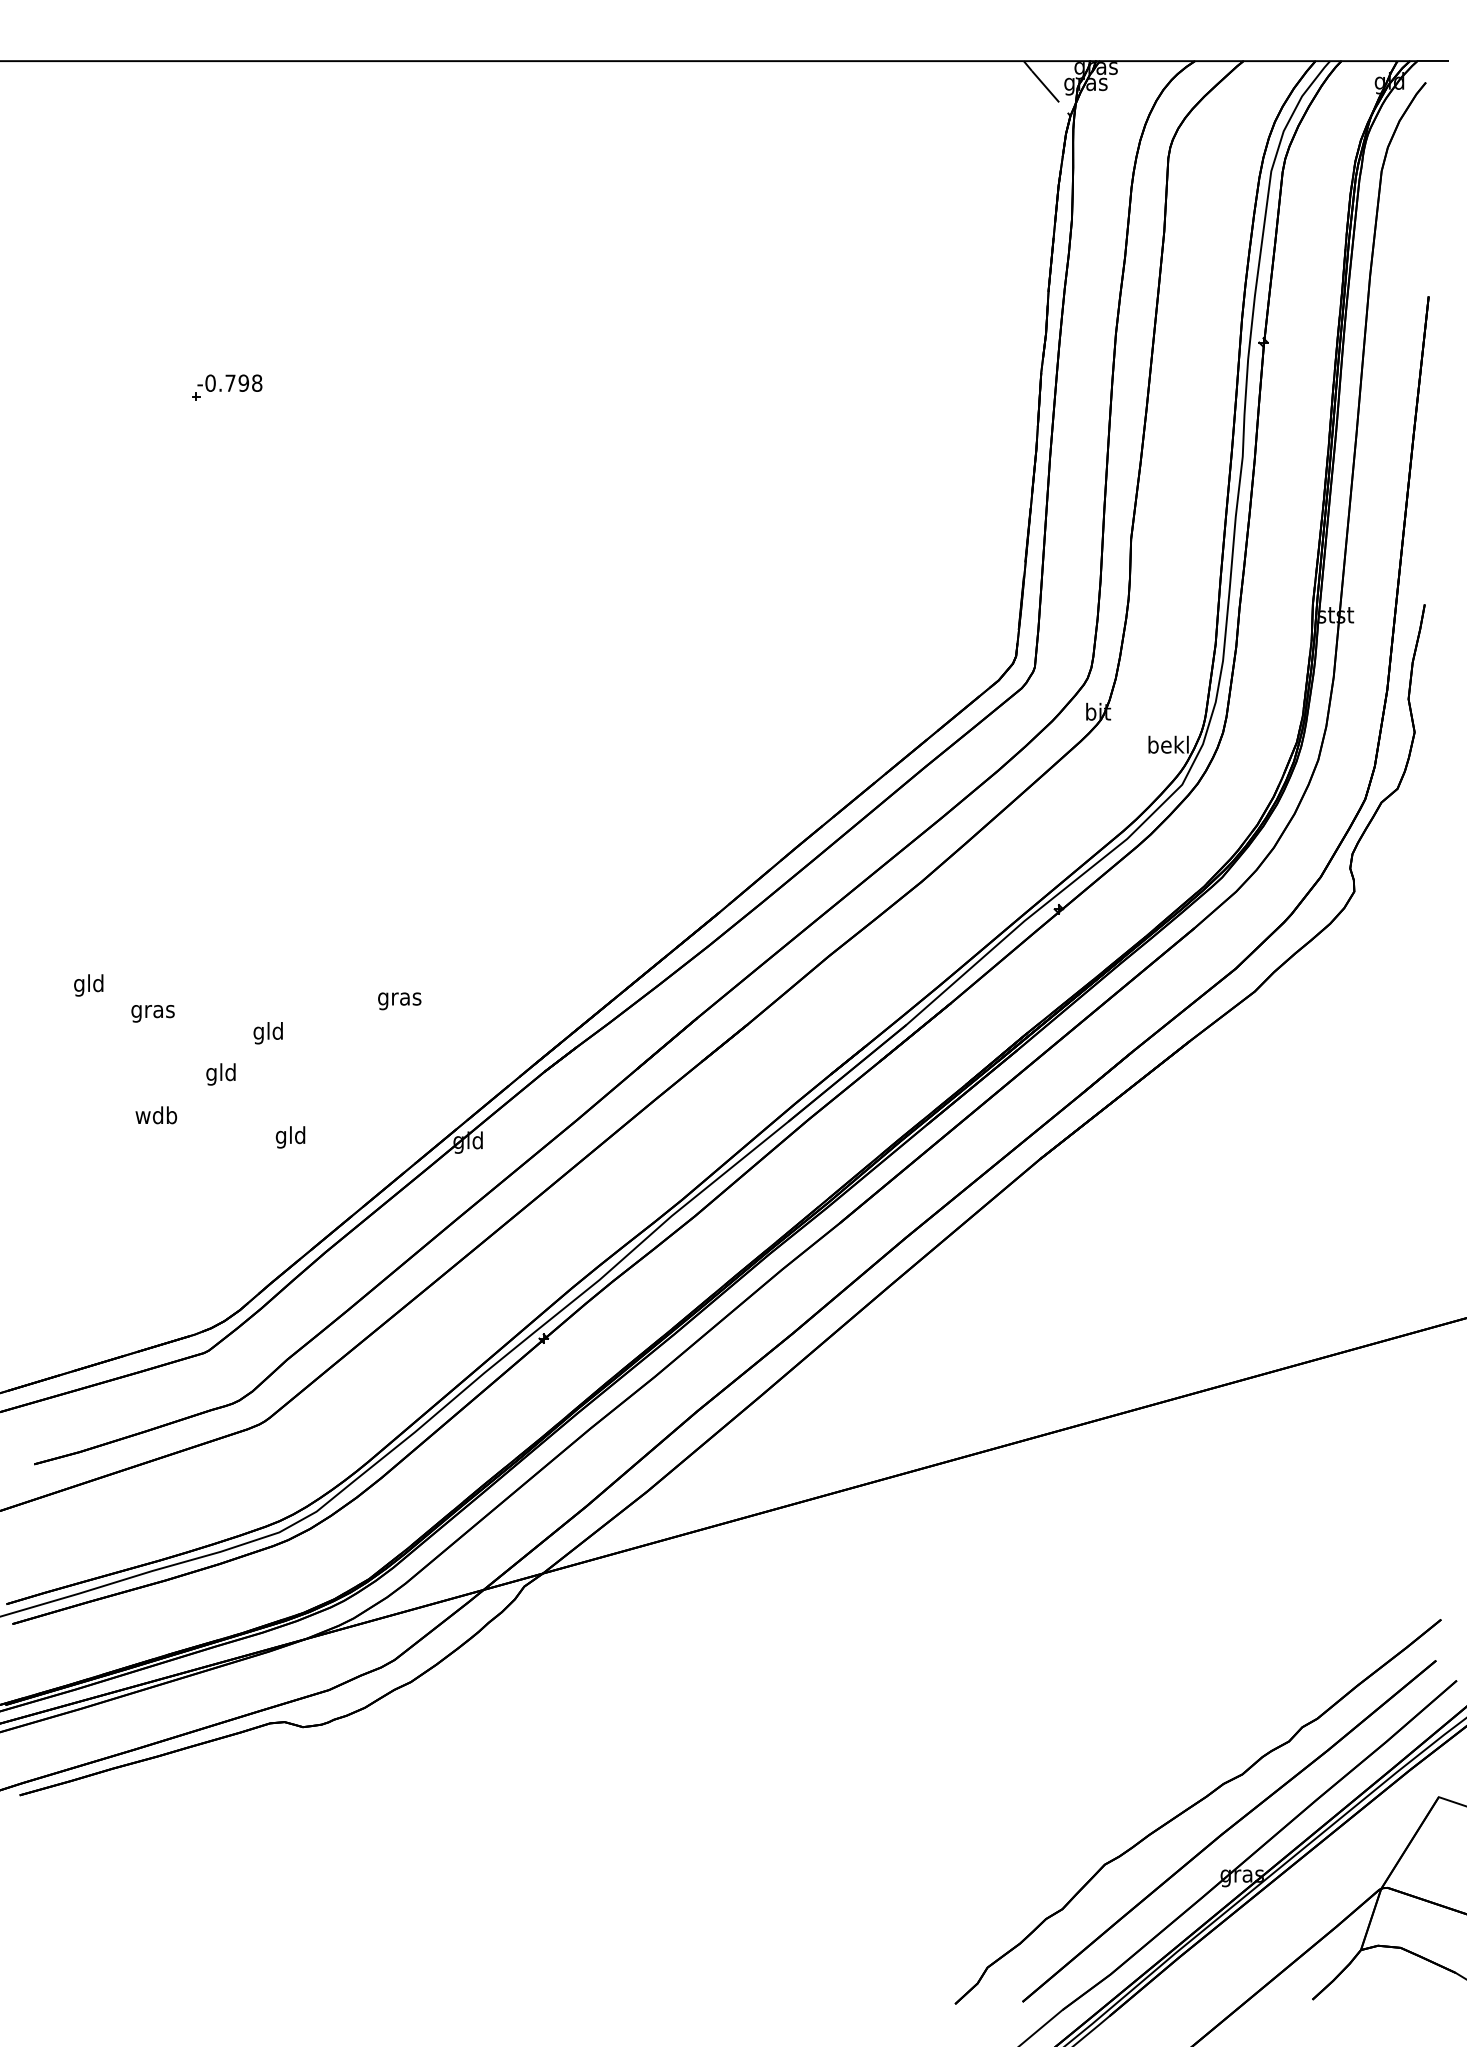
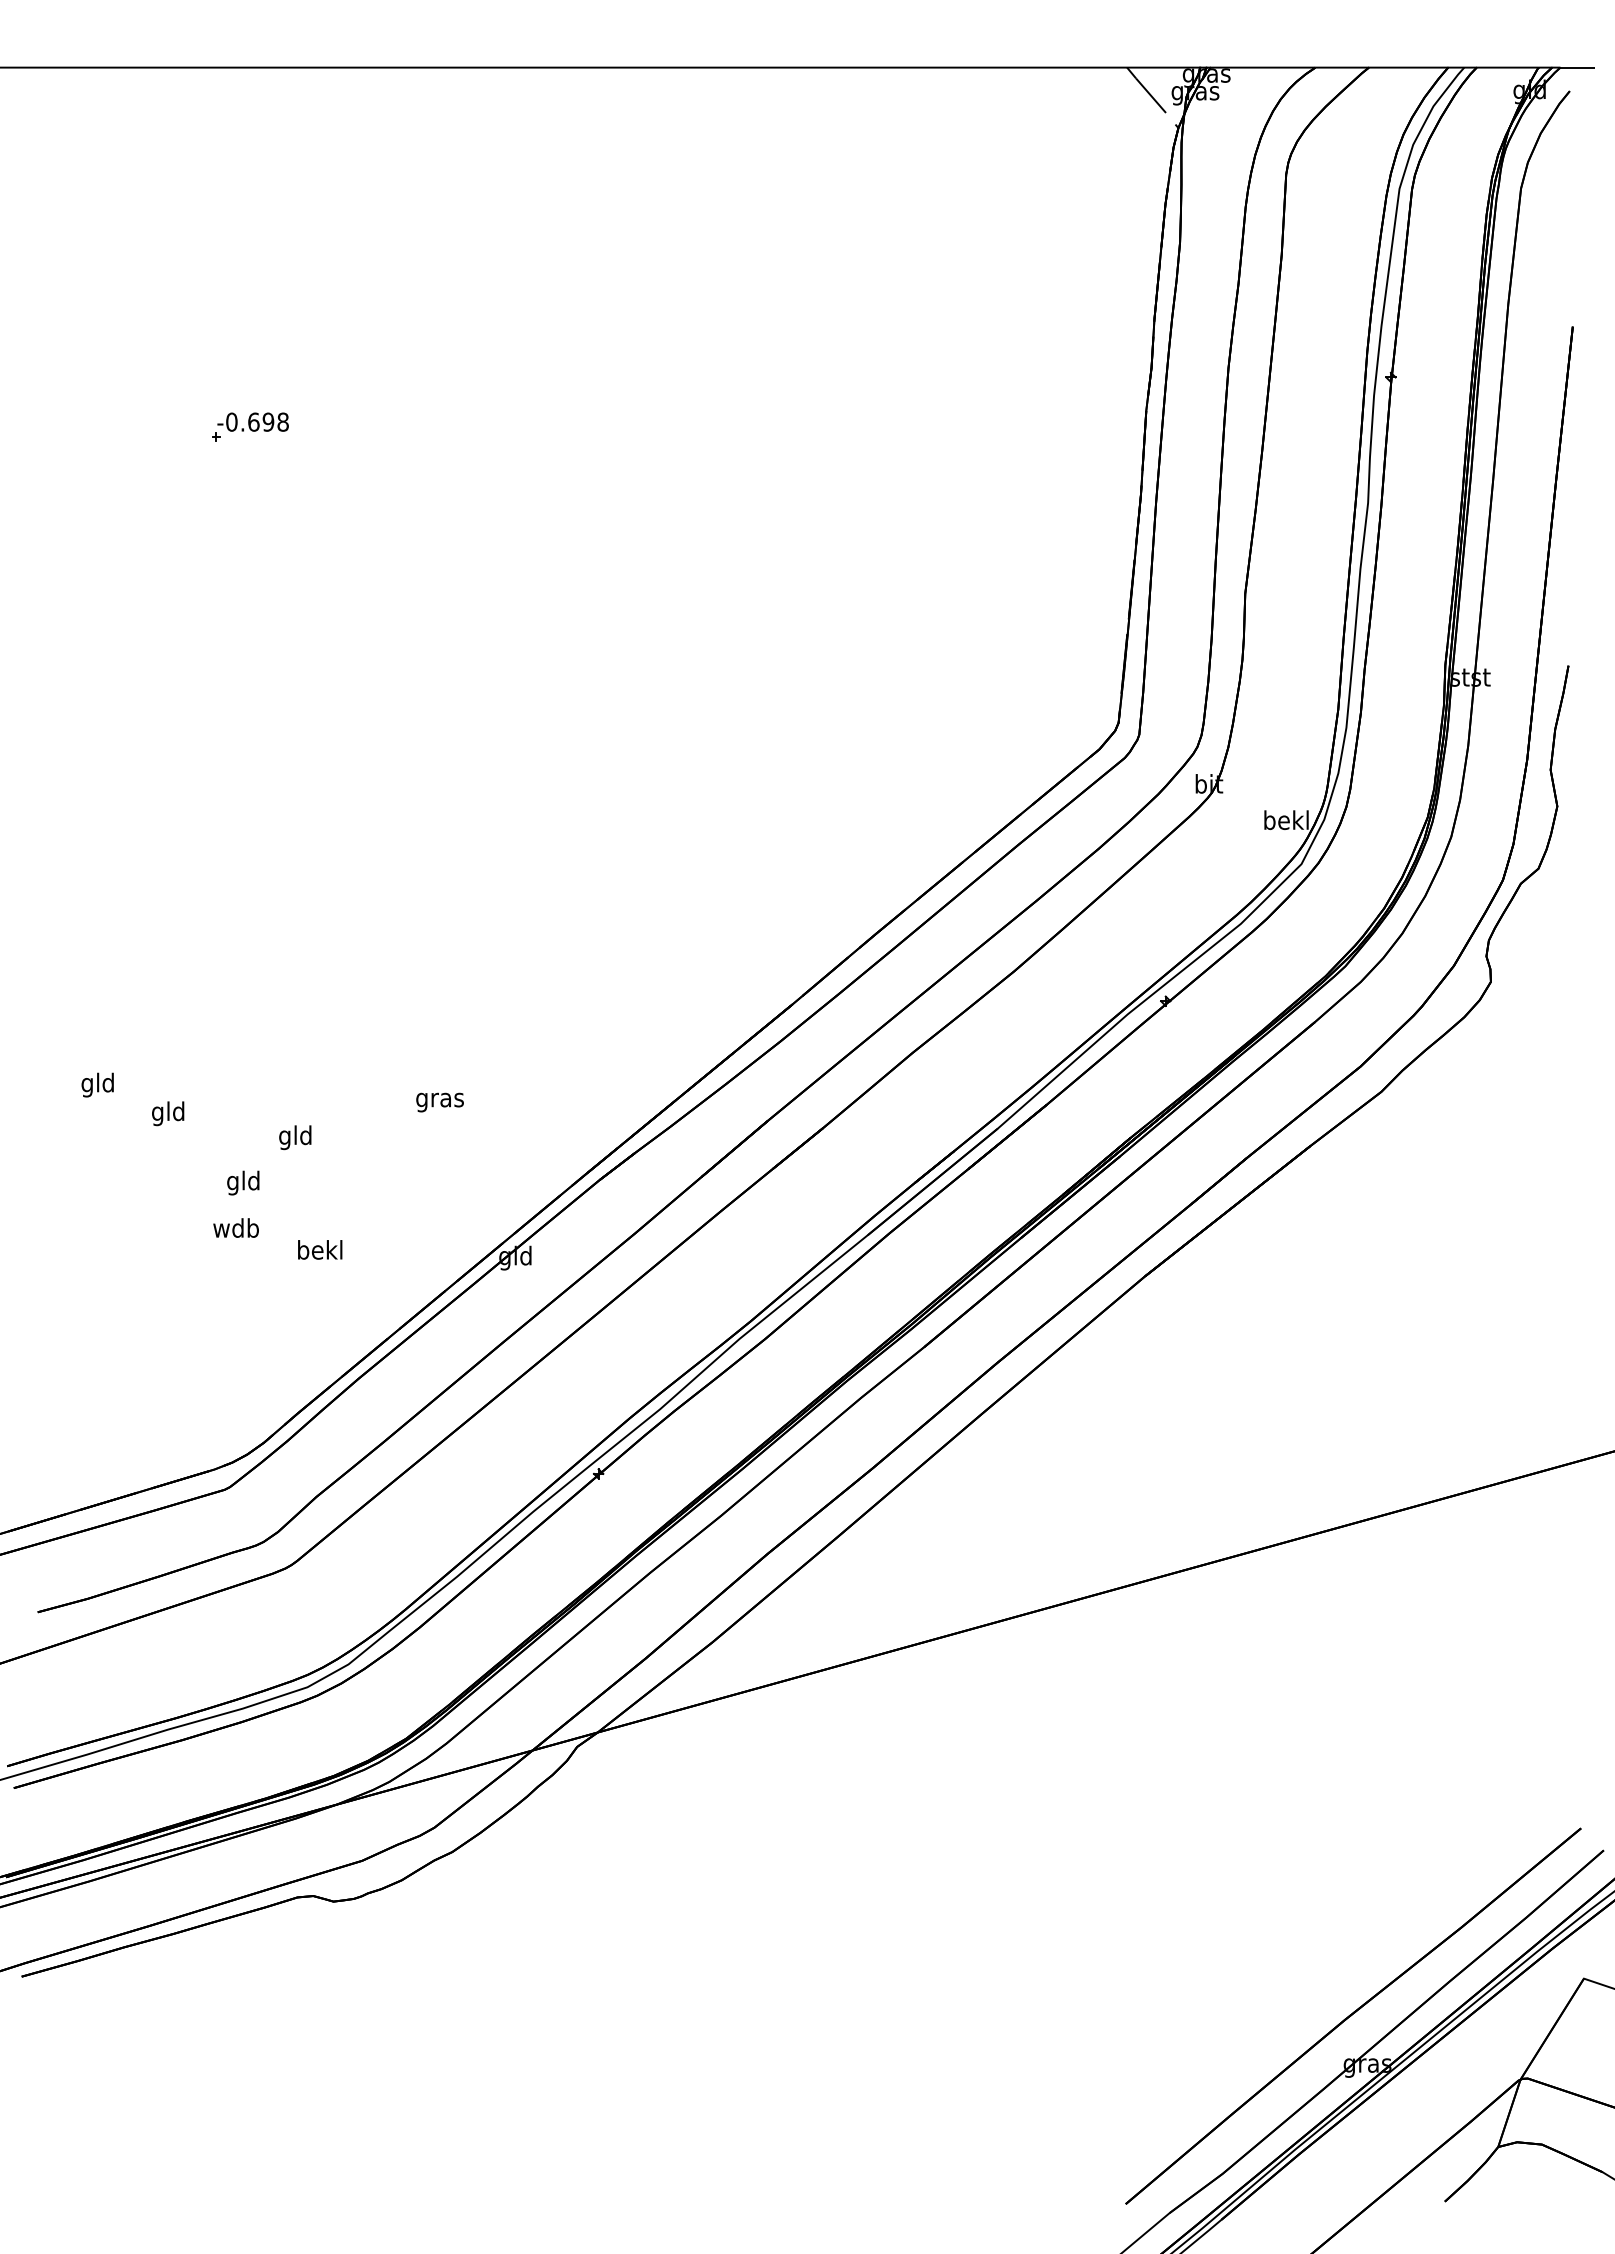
text: (230, 382) -> (253, 421), -0.798 -> -0.698
text: (153, 1011) -> (168, 1113), gras -> gld
text: (155, 1114) -> (235, 1227), moved
text: (291, 1137) -> (320, 1252), gld -> bekl
part: (1195, 1805) -> (1316, 1987), removed

